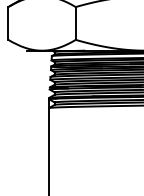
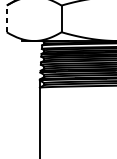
line: (8, 22) -> (6, 18), solid -> dashed

